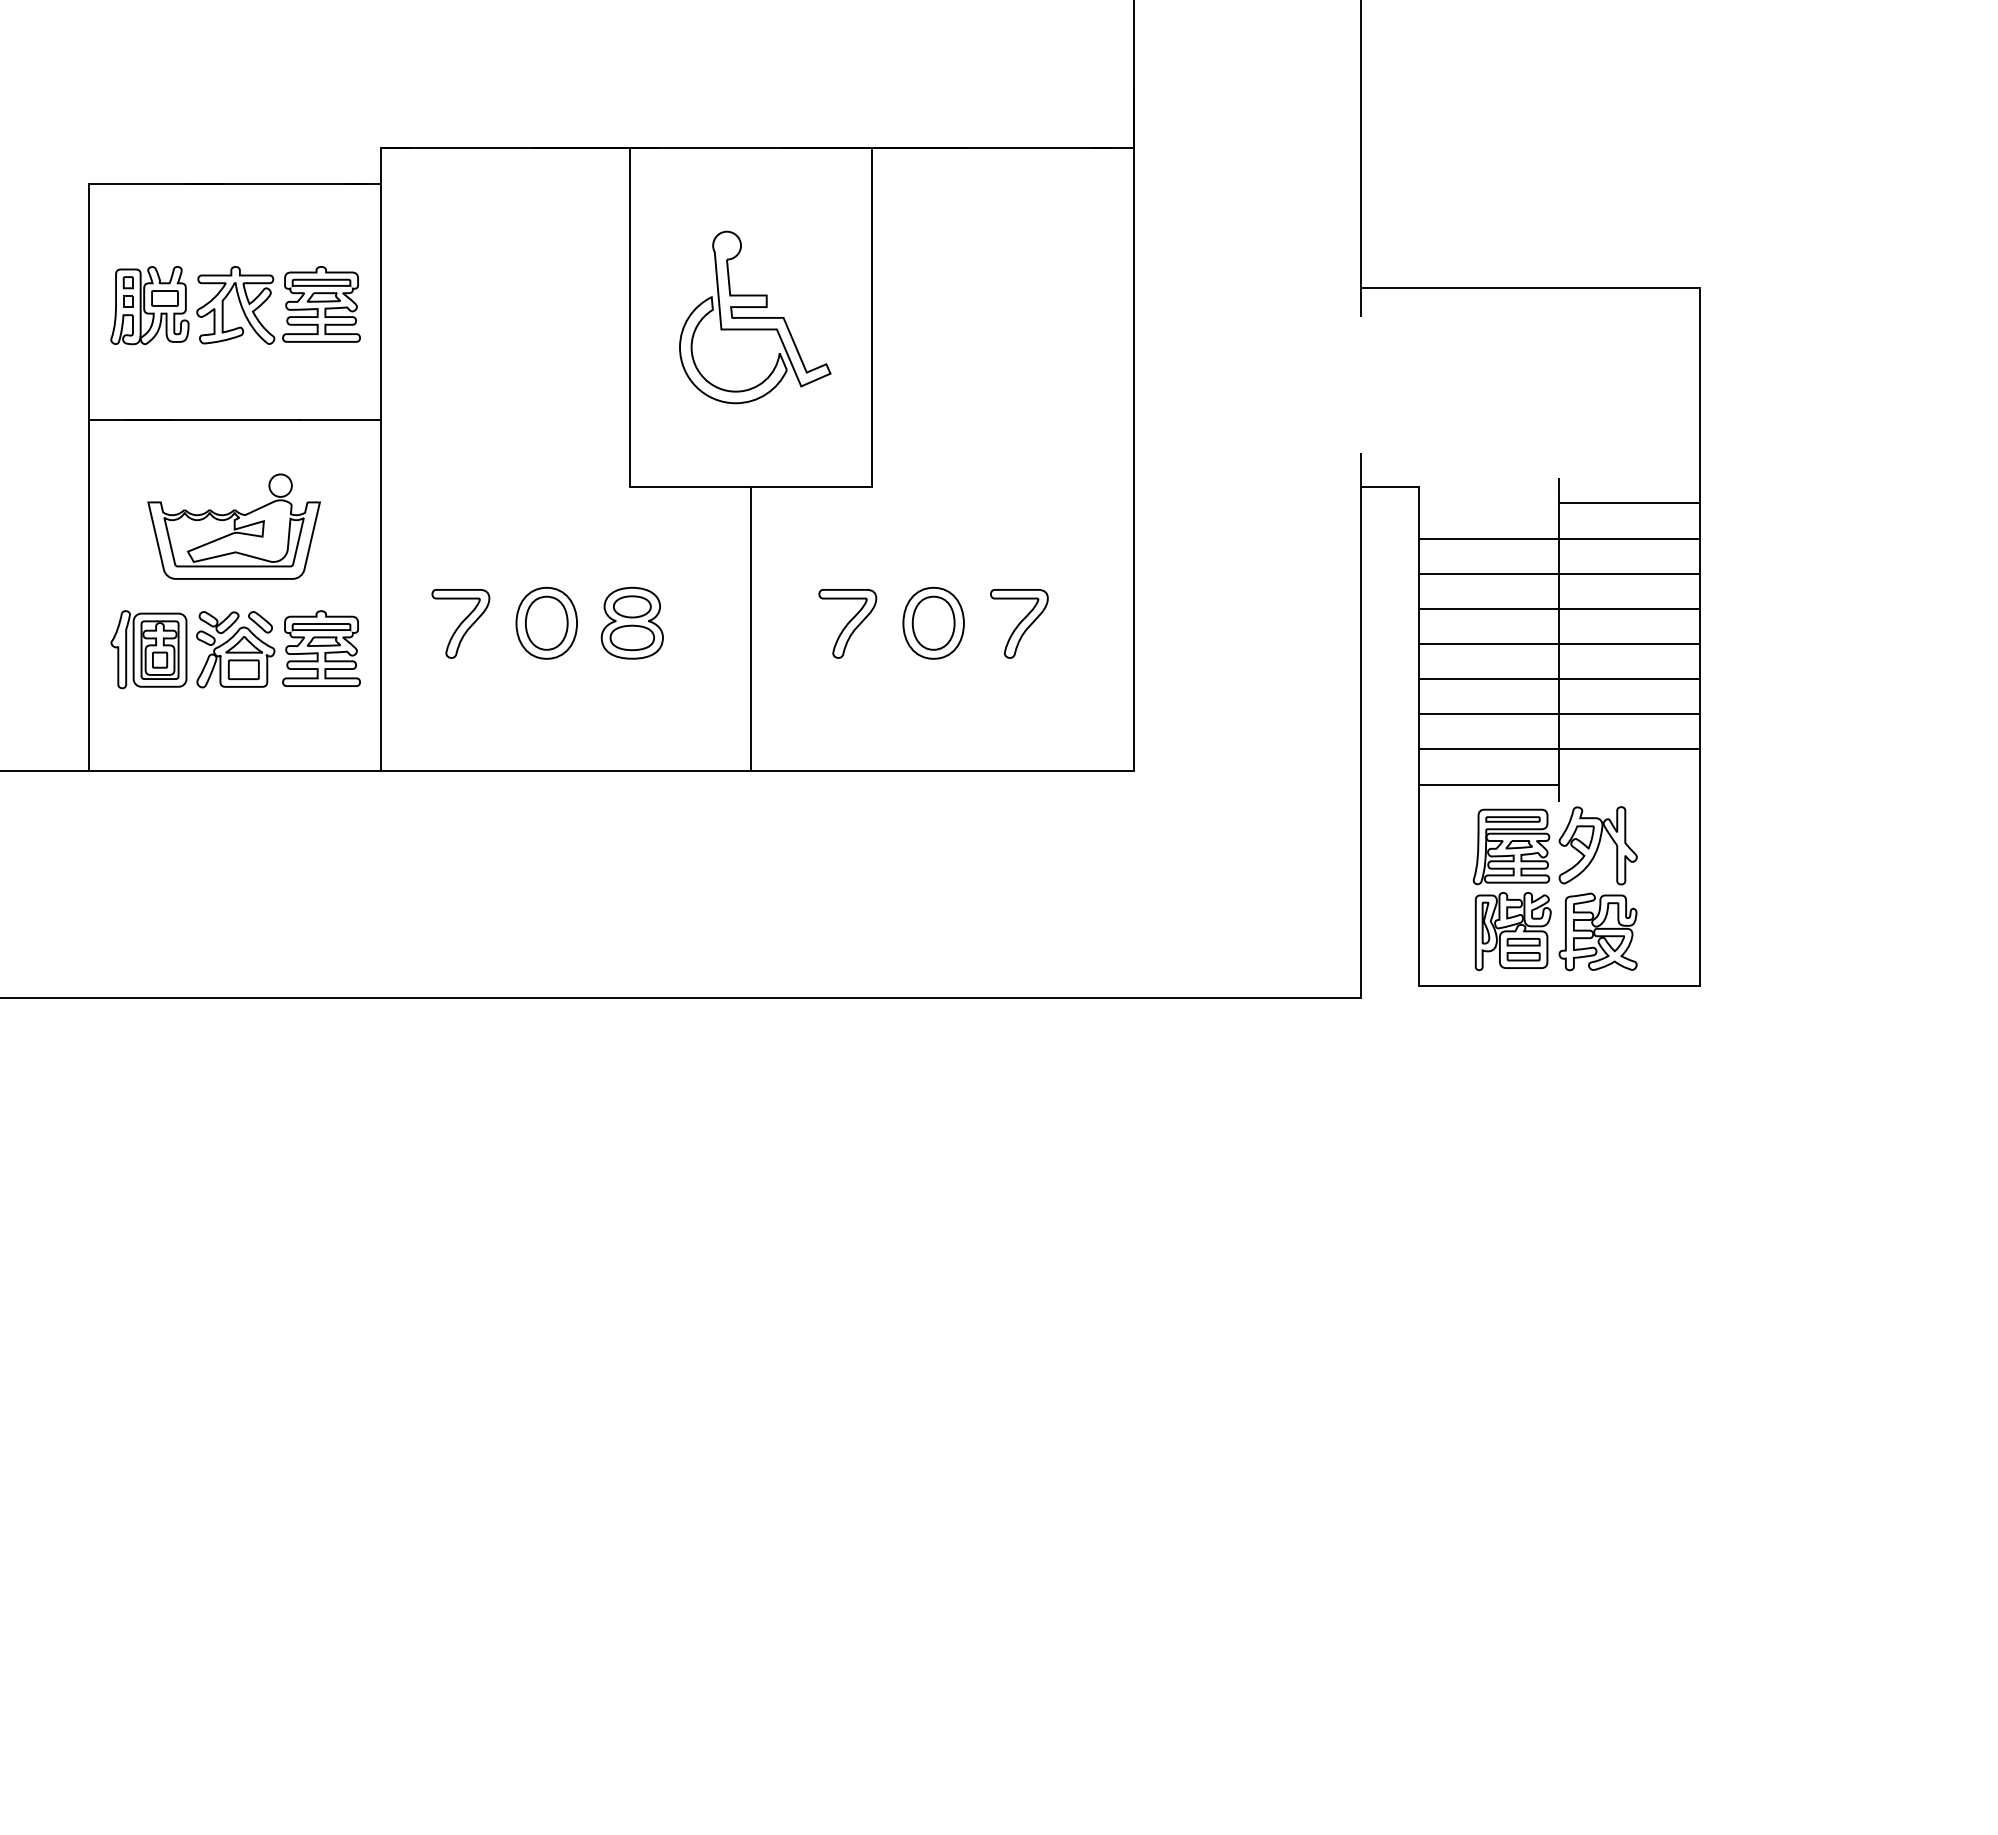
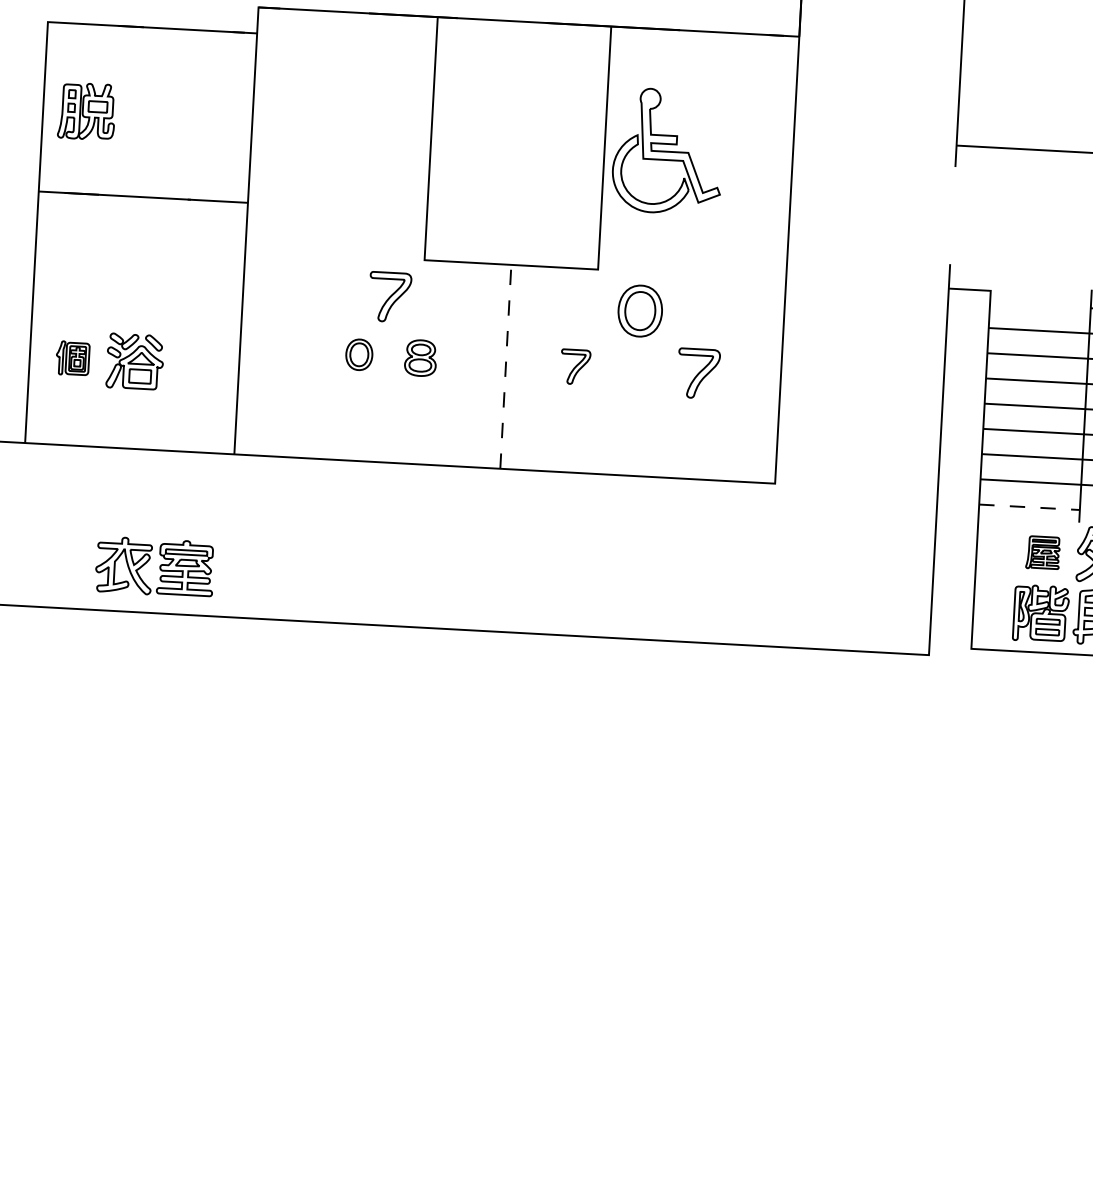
part: (285, 305) -> (159, 567), moved
part: (755, 317) -> (668, 151), moved
part: (233, 526) -> (138, 273), removed
part: (546, 622) -> (359, 354), size x0.6
part: (631, 622) -> (420, 357), size x0.7
part: (933, 622) -> (640, 310), moved
part: (460, 623) -> (389, 296), moved
part: (847, 623) -> (575, 366), size x0.7
line: (751, 628) -> (506, 366), solid -> dashed
part: (321, 648) -> (196, 364), removed
part: (148, 649) -> (72, 358), size x0.6
line: (1489, 784) -> (1029, 507), solid -> dashed
part: (1511, 846) -> (1043, 552), size x0.6

